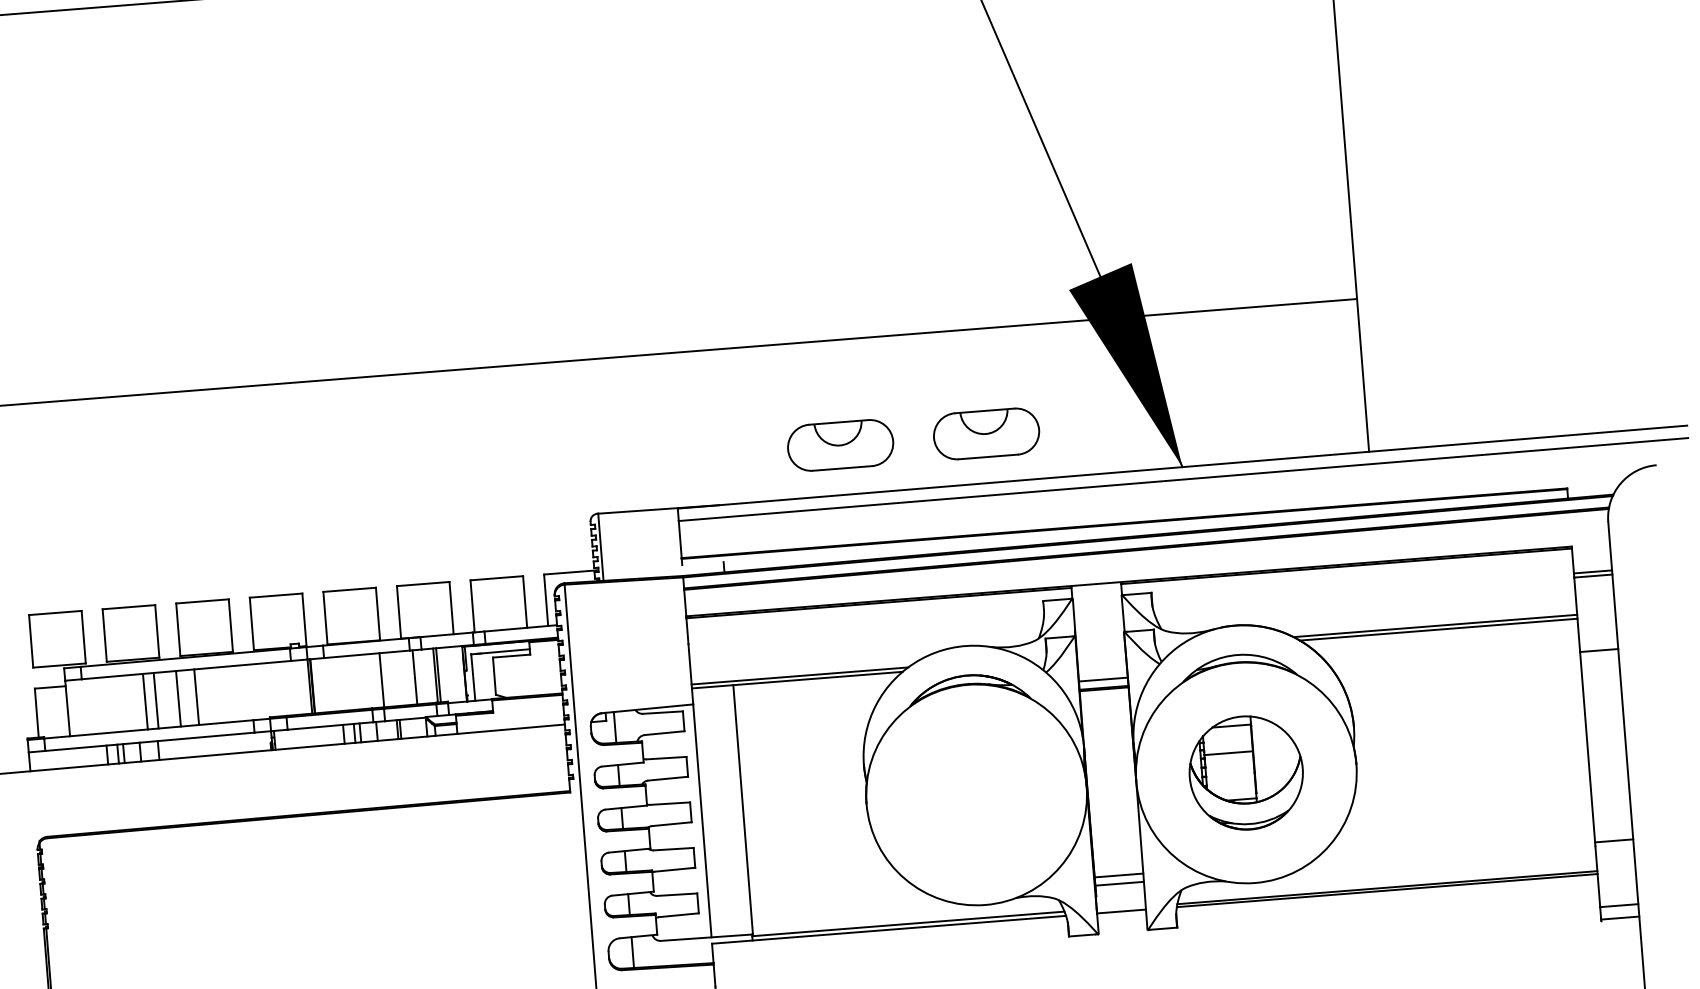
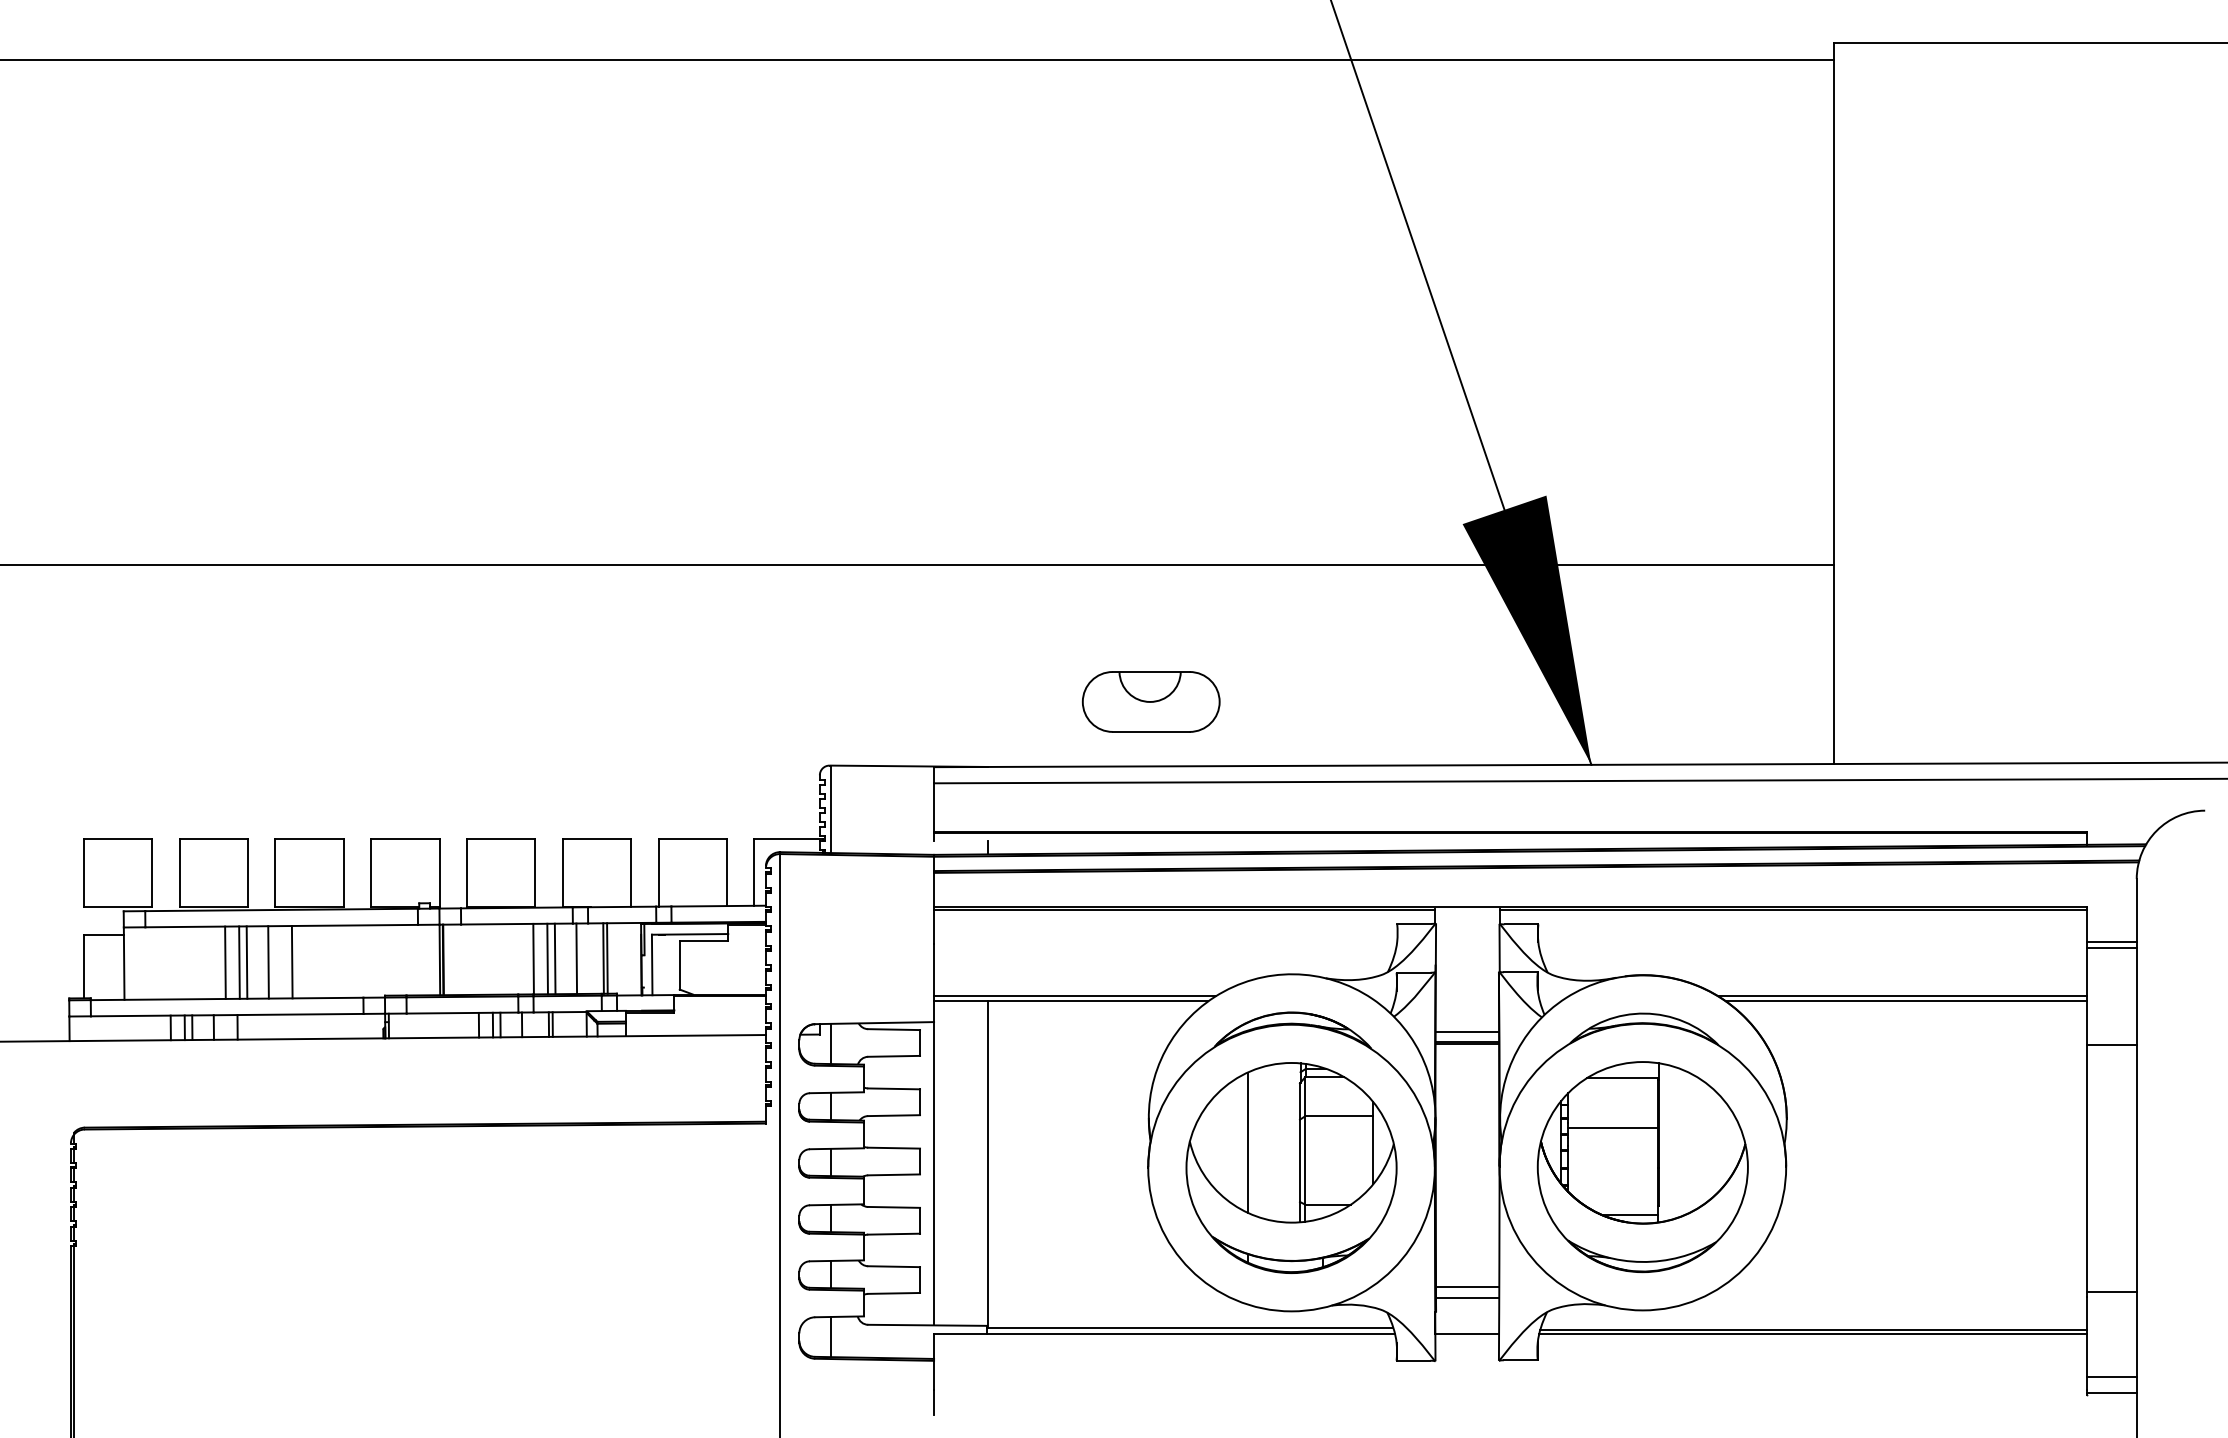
part: (985, 433) -> (1340, 701), removed
line: (392, 678) -> (547, 958), added
line: (397, 678) -> (554, 958), added
line: (161, 700) -> (246, 962), added
part: (1246, 773) -> (1642, 1167), size x1.43
part: (976, 794) -> (1291, 1167), added

